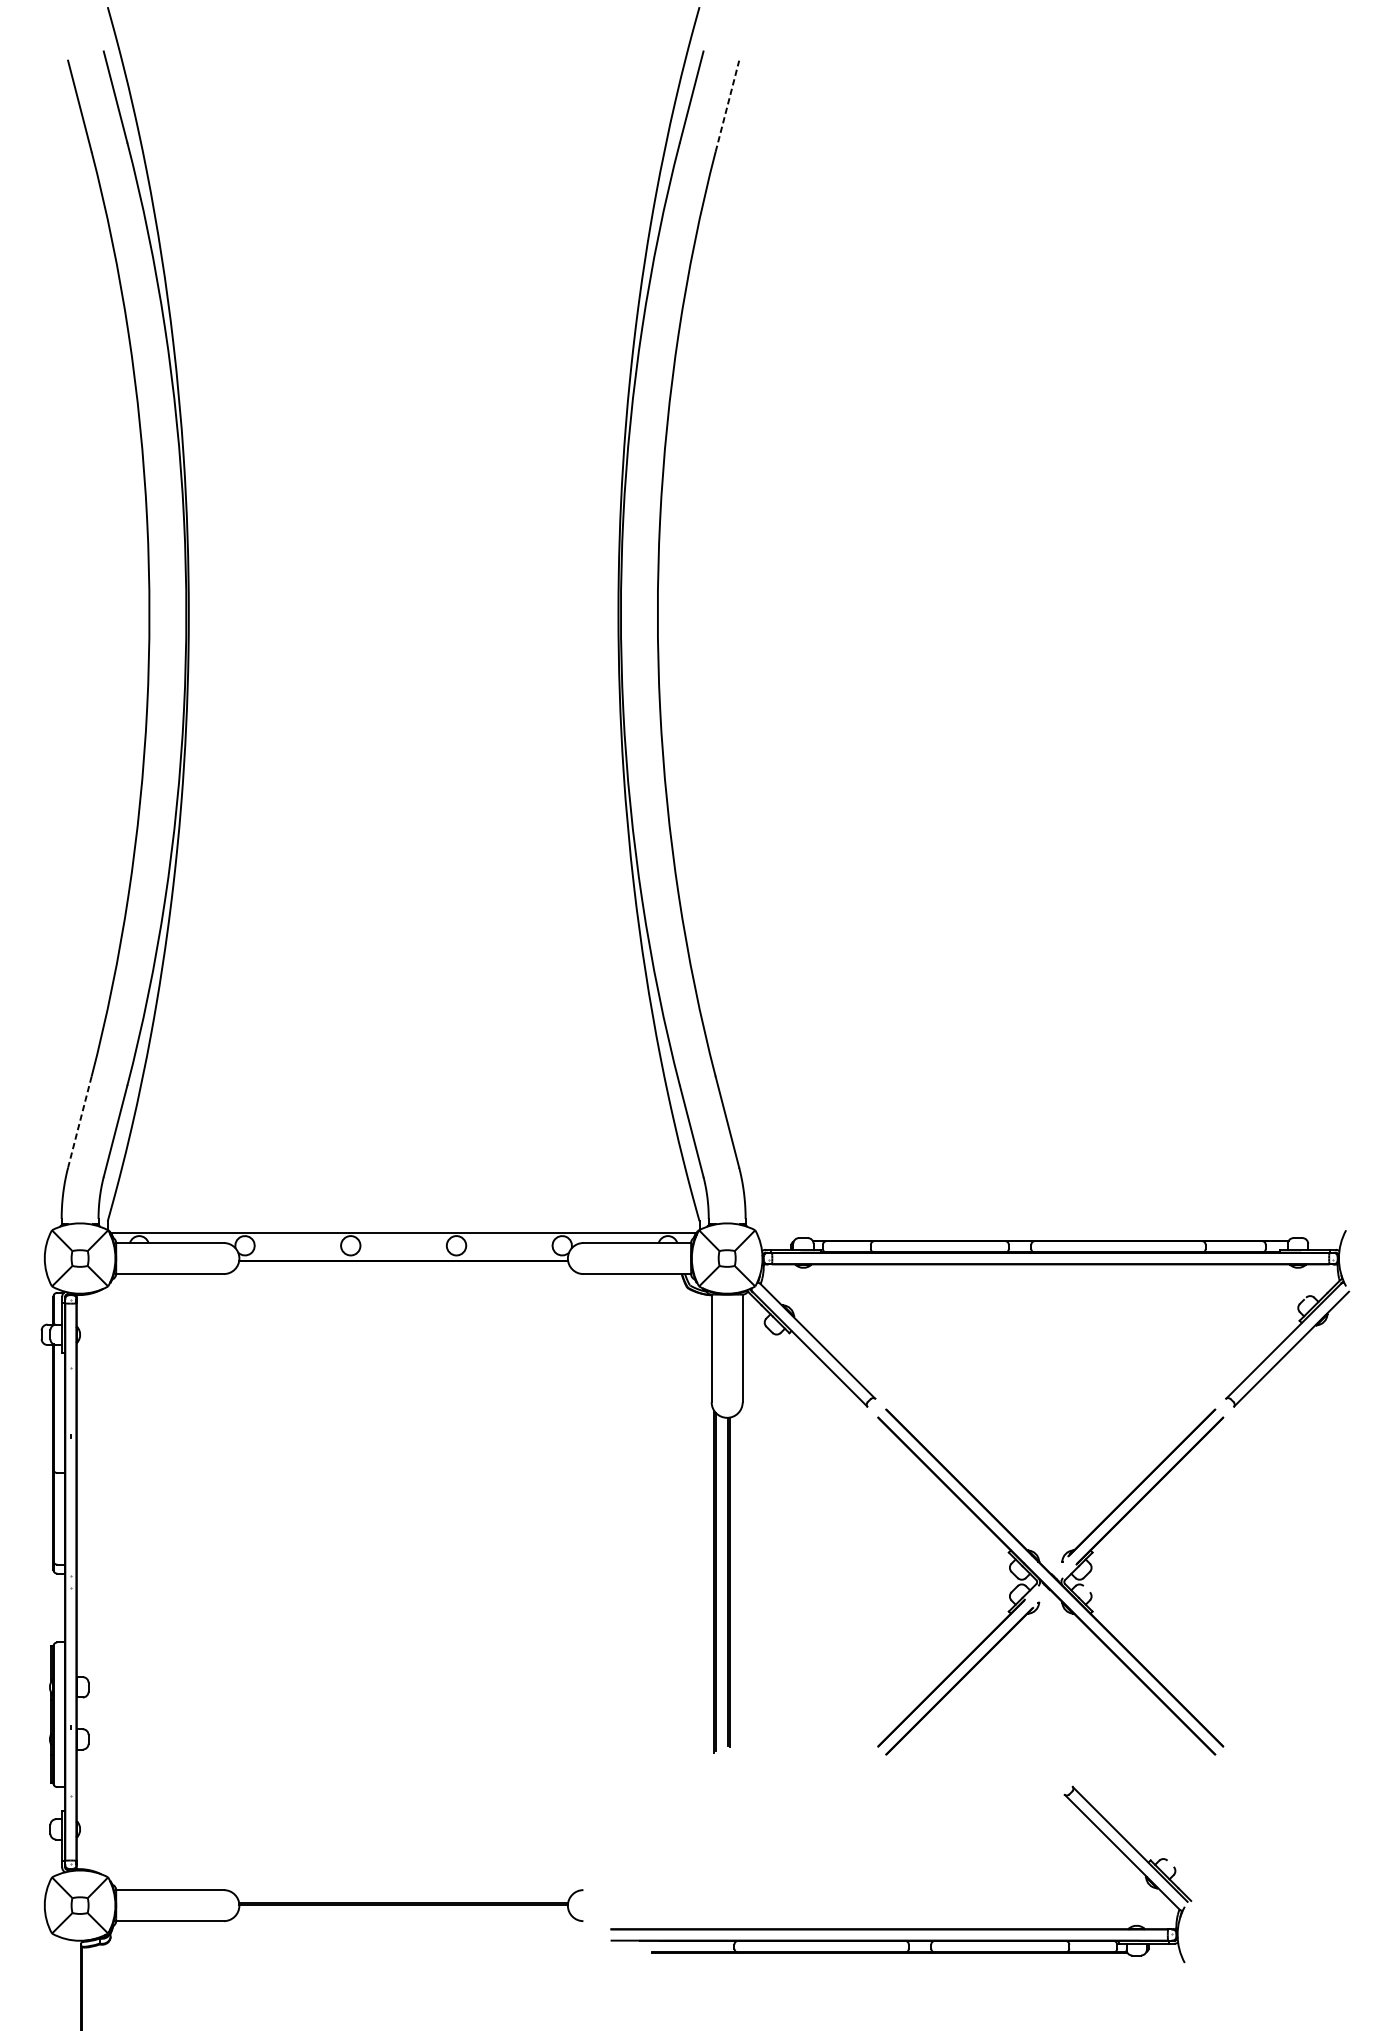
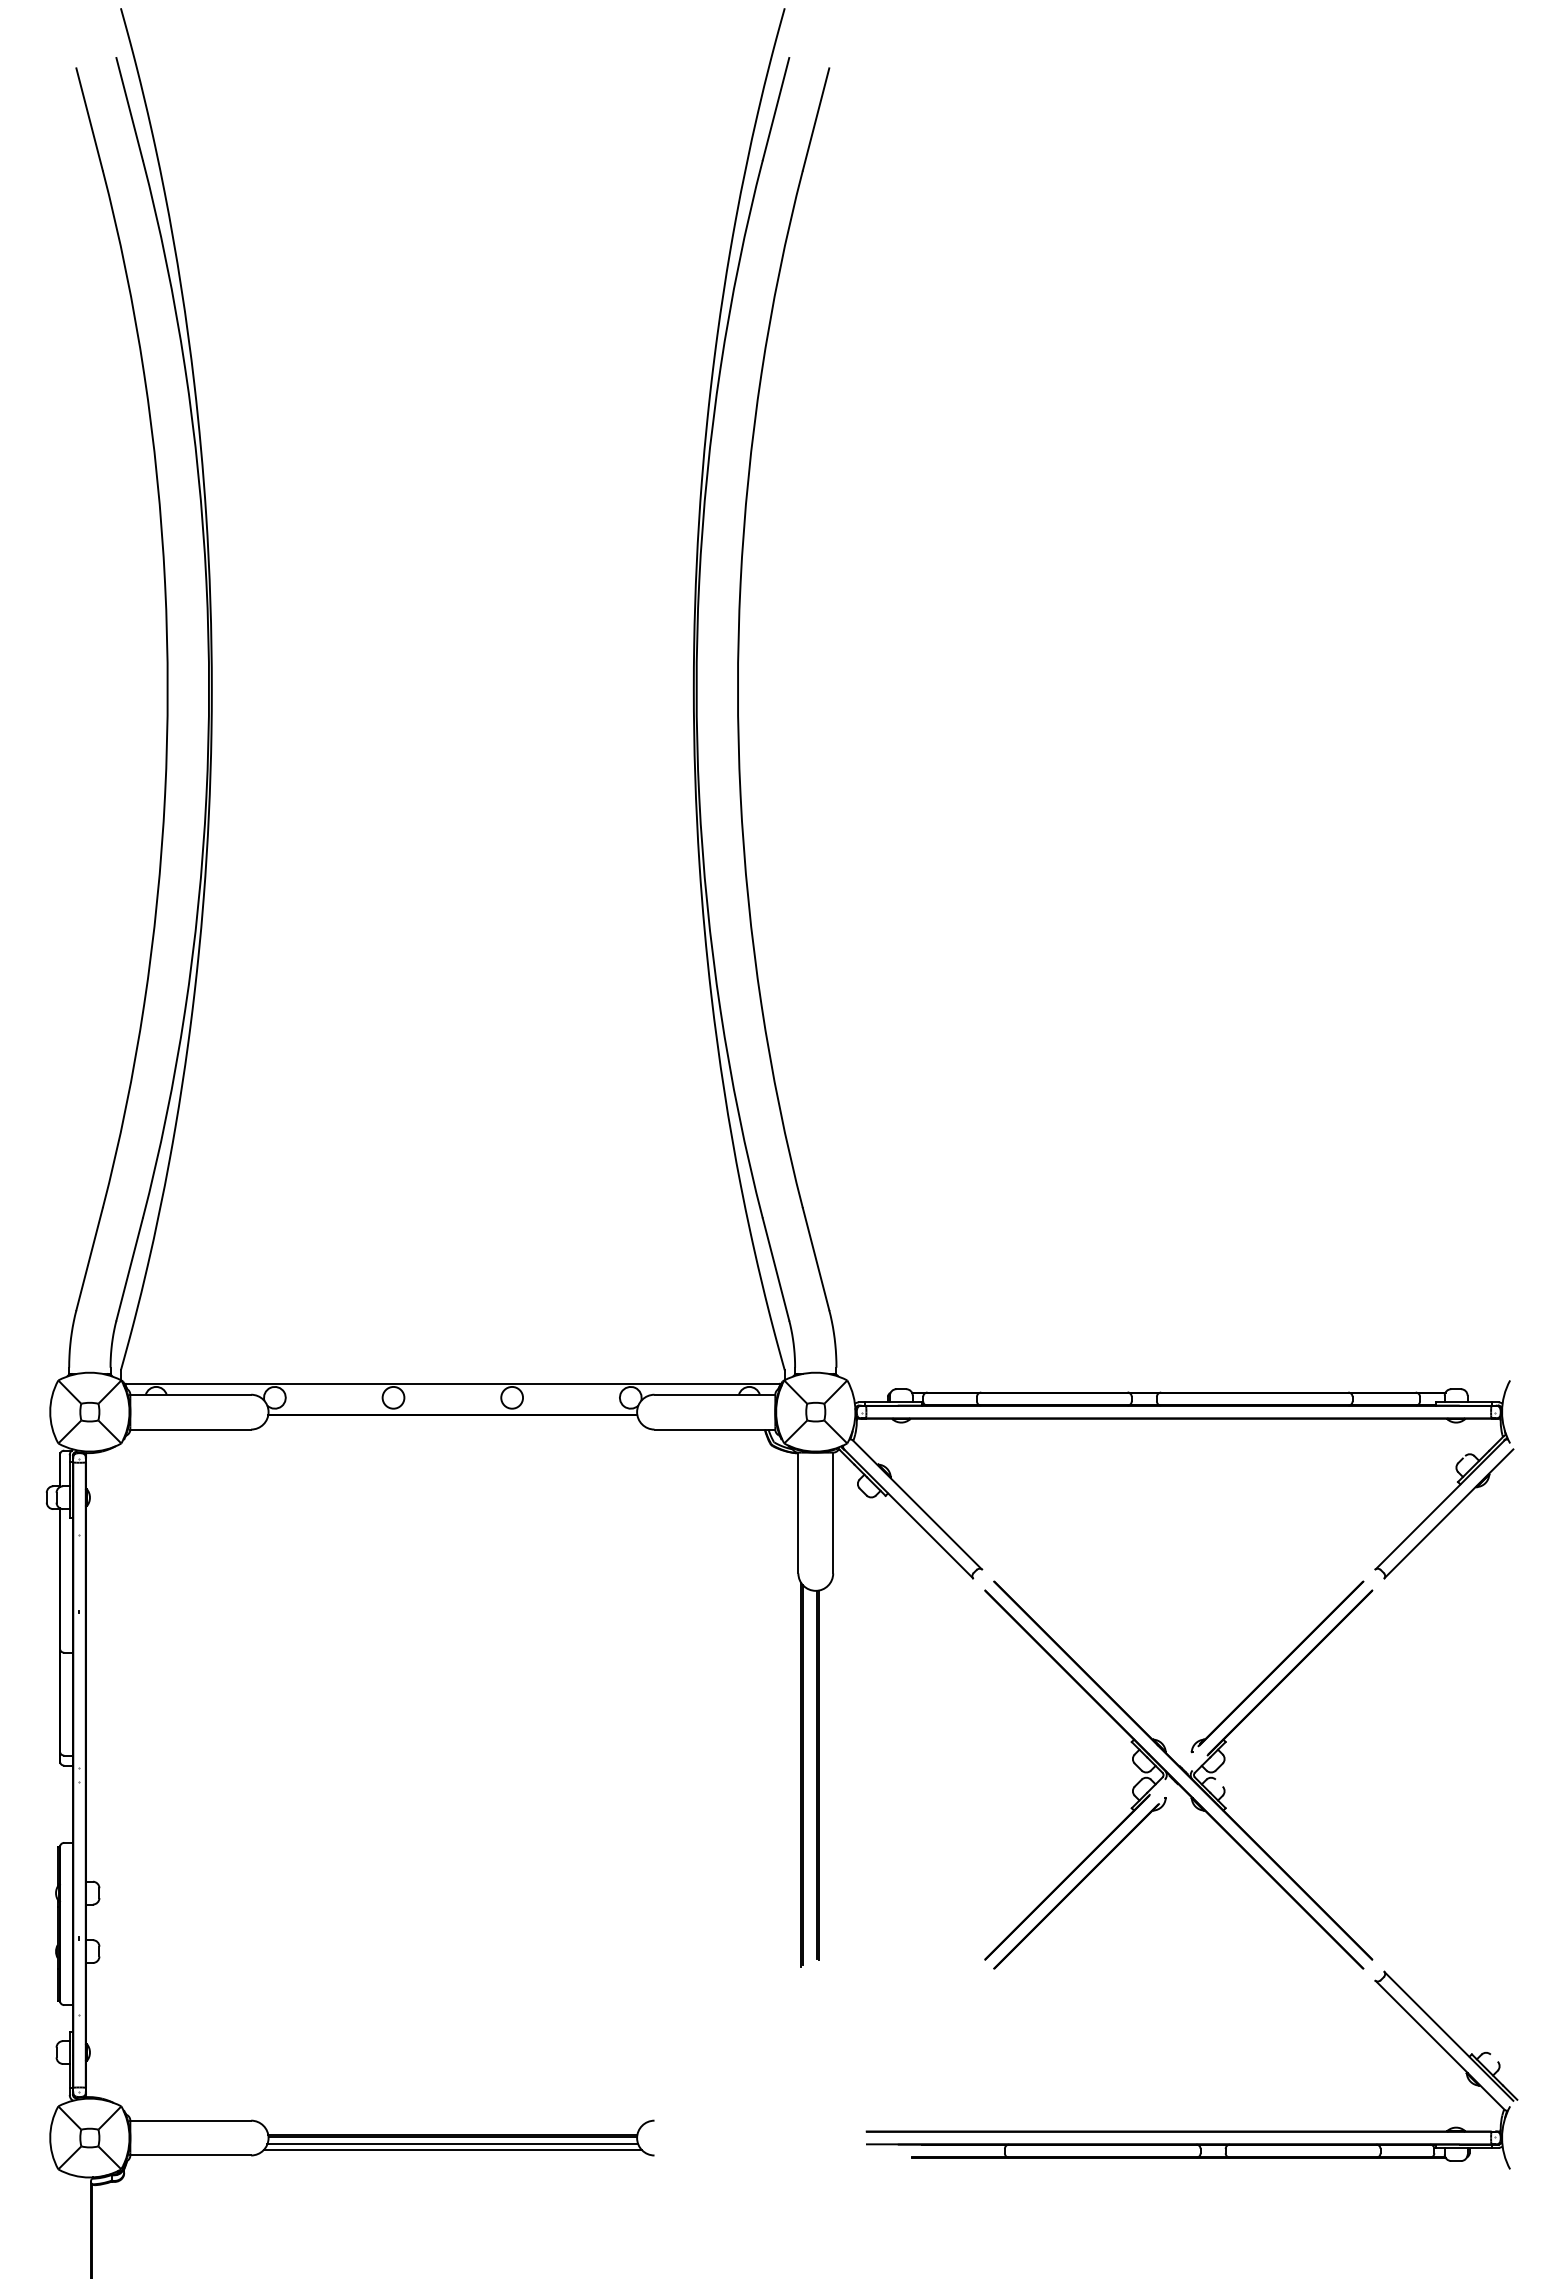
line: (727, 106) -> (816, 119), dashed -> solid
line: (79, 1122) -> (89, 1259), dashed -> solid
line: (403, 1911) -> (452, 2144), added
line: (403, 1915) -> (452, 2149), added
part: (900, 1928) -> (1191, 2130), moved

